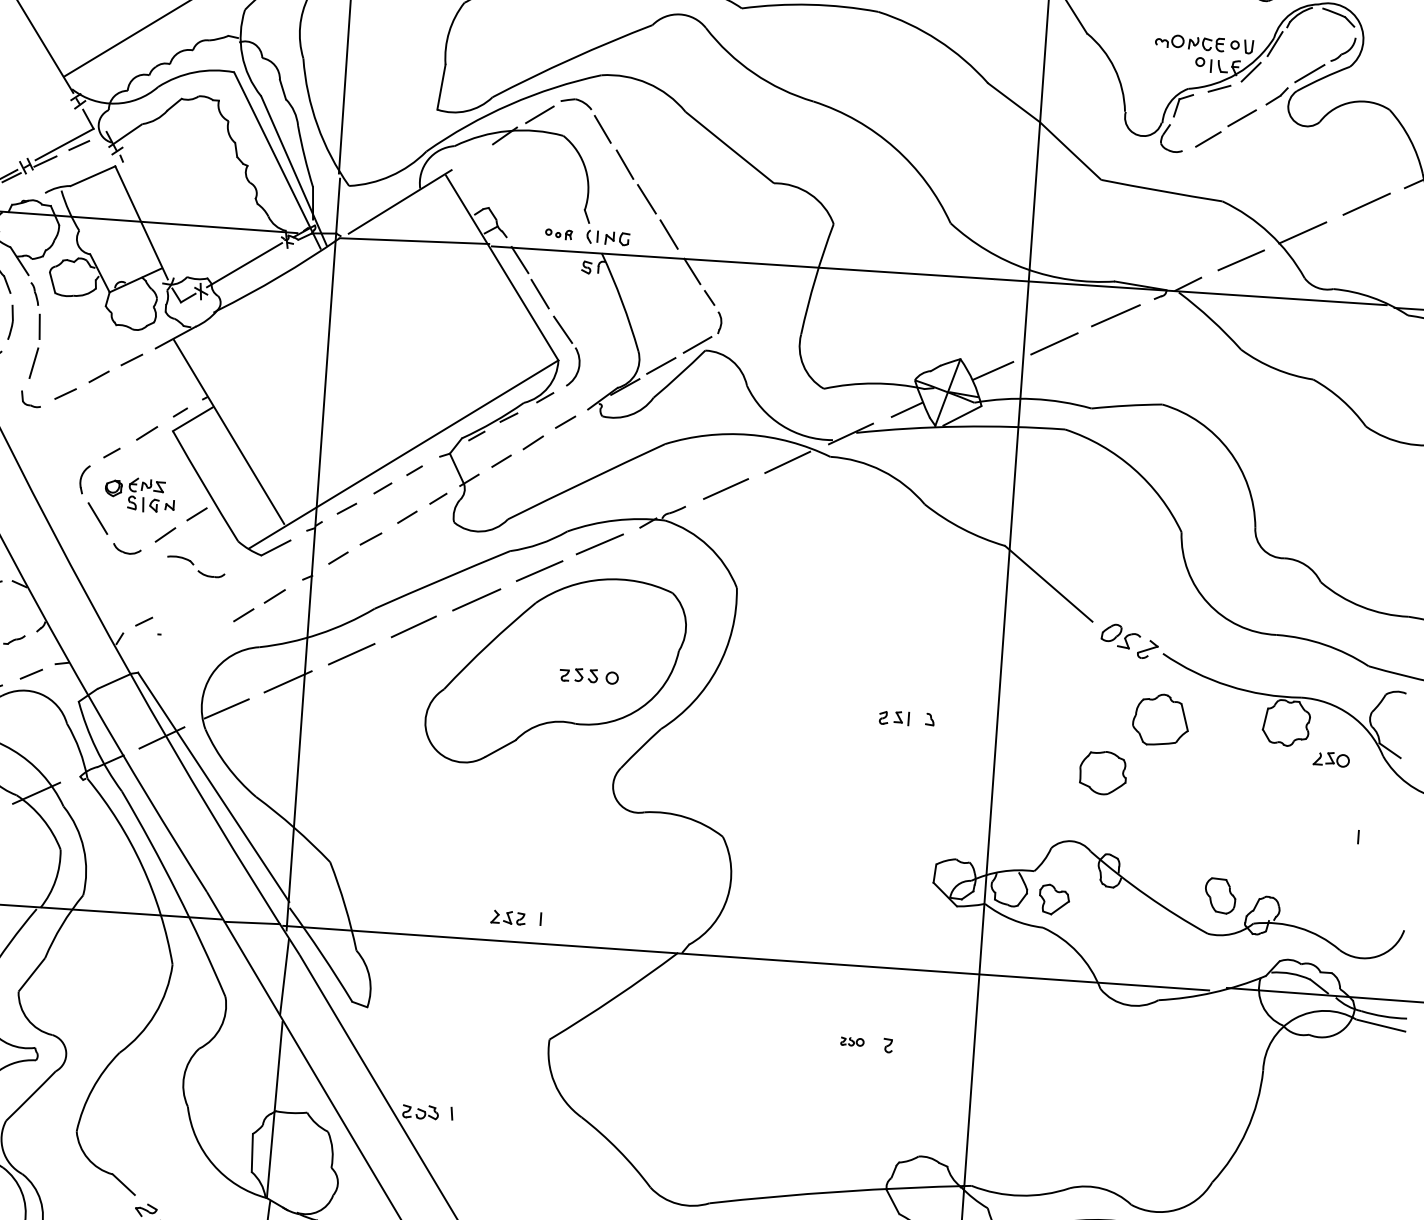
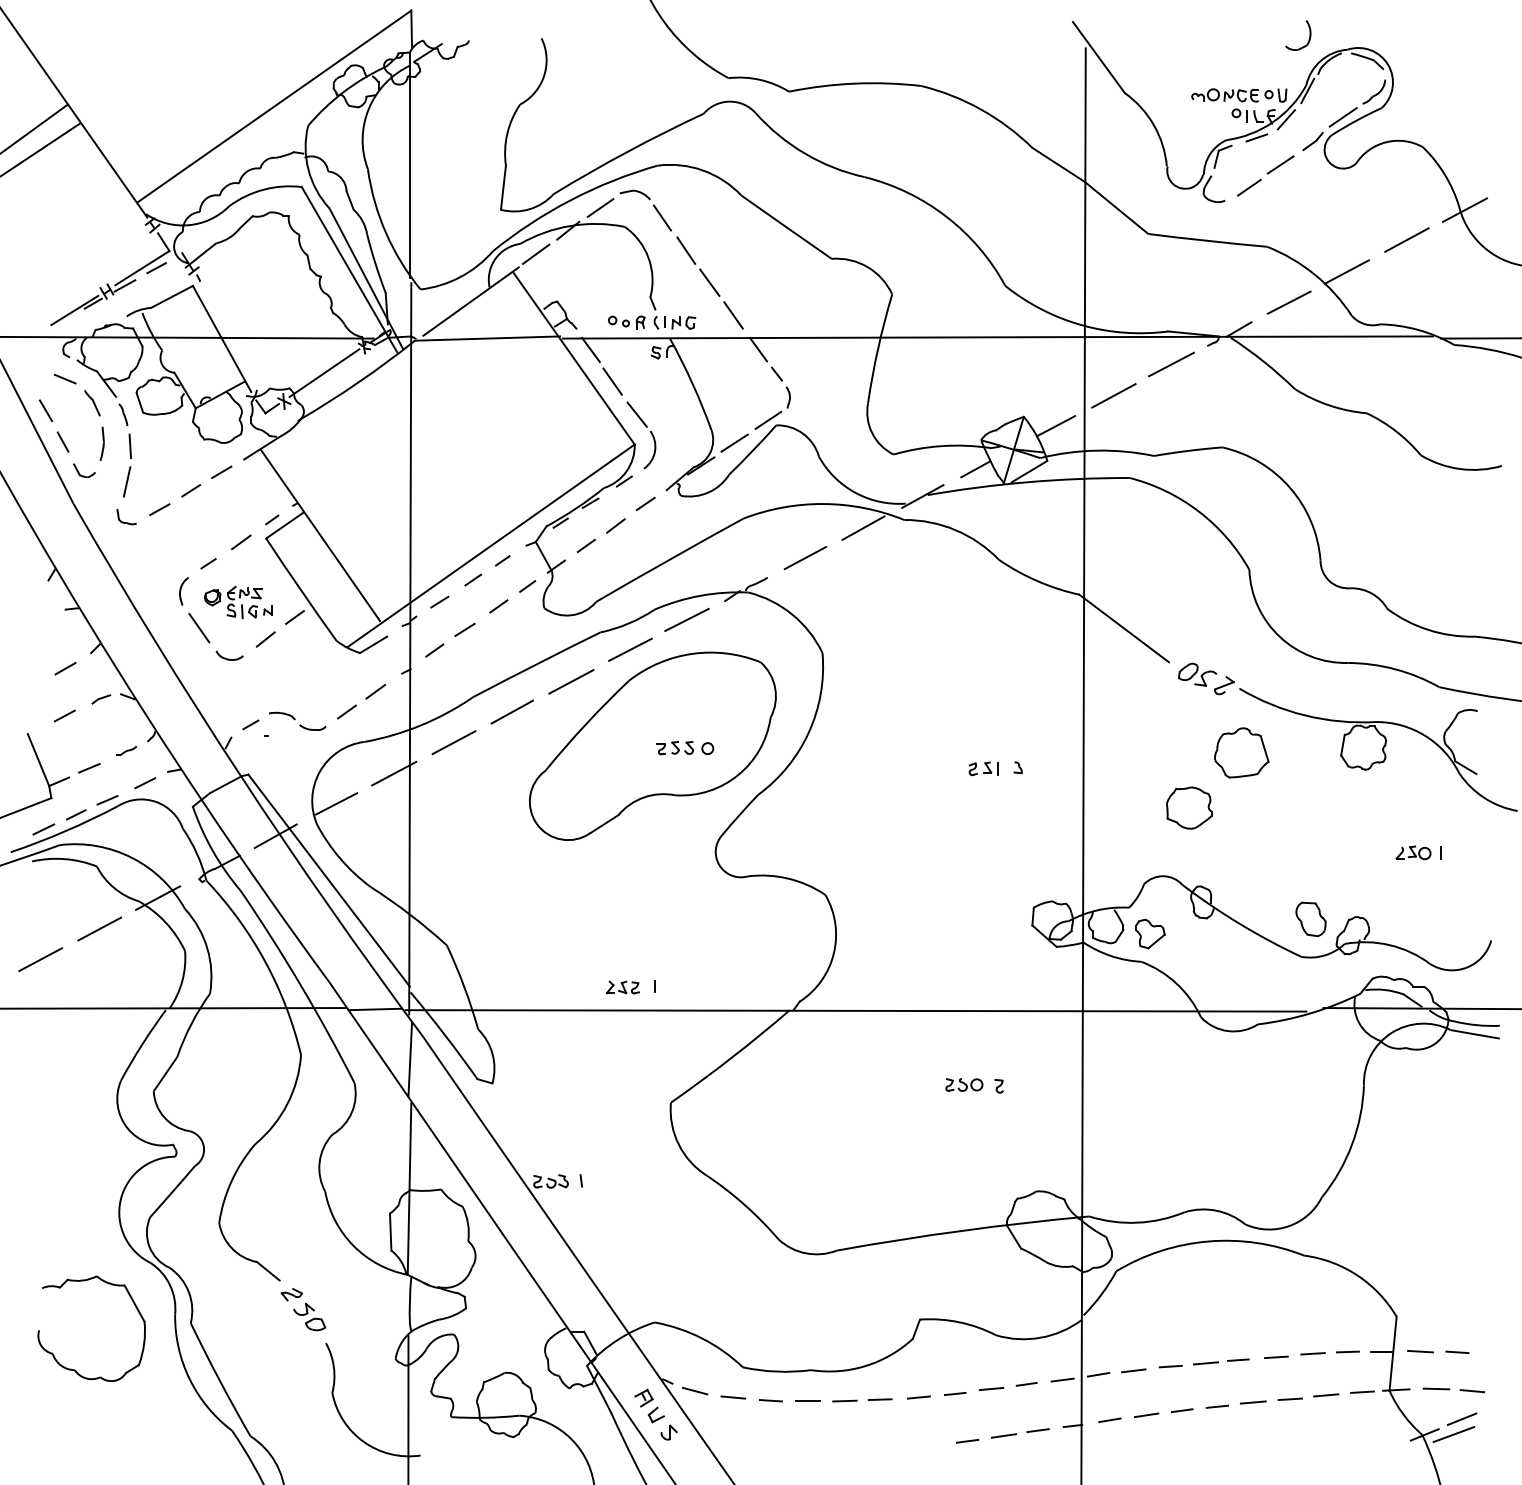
line: (470, 157) -> (536, 253), added
part: (558, 234) -> (626, 322), size x1.43
part: (196, 565) -> (297, 720), moved
part: (1331, 759) -> (1413, 852), moved
part: (852, 1041) -> (964, 1084), size x1.67

